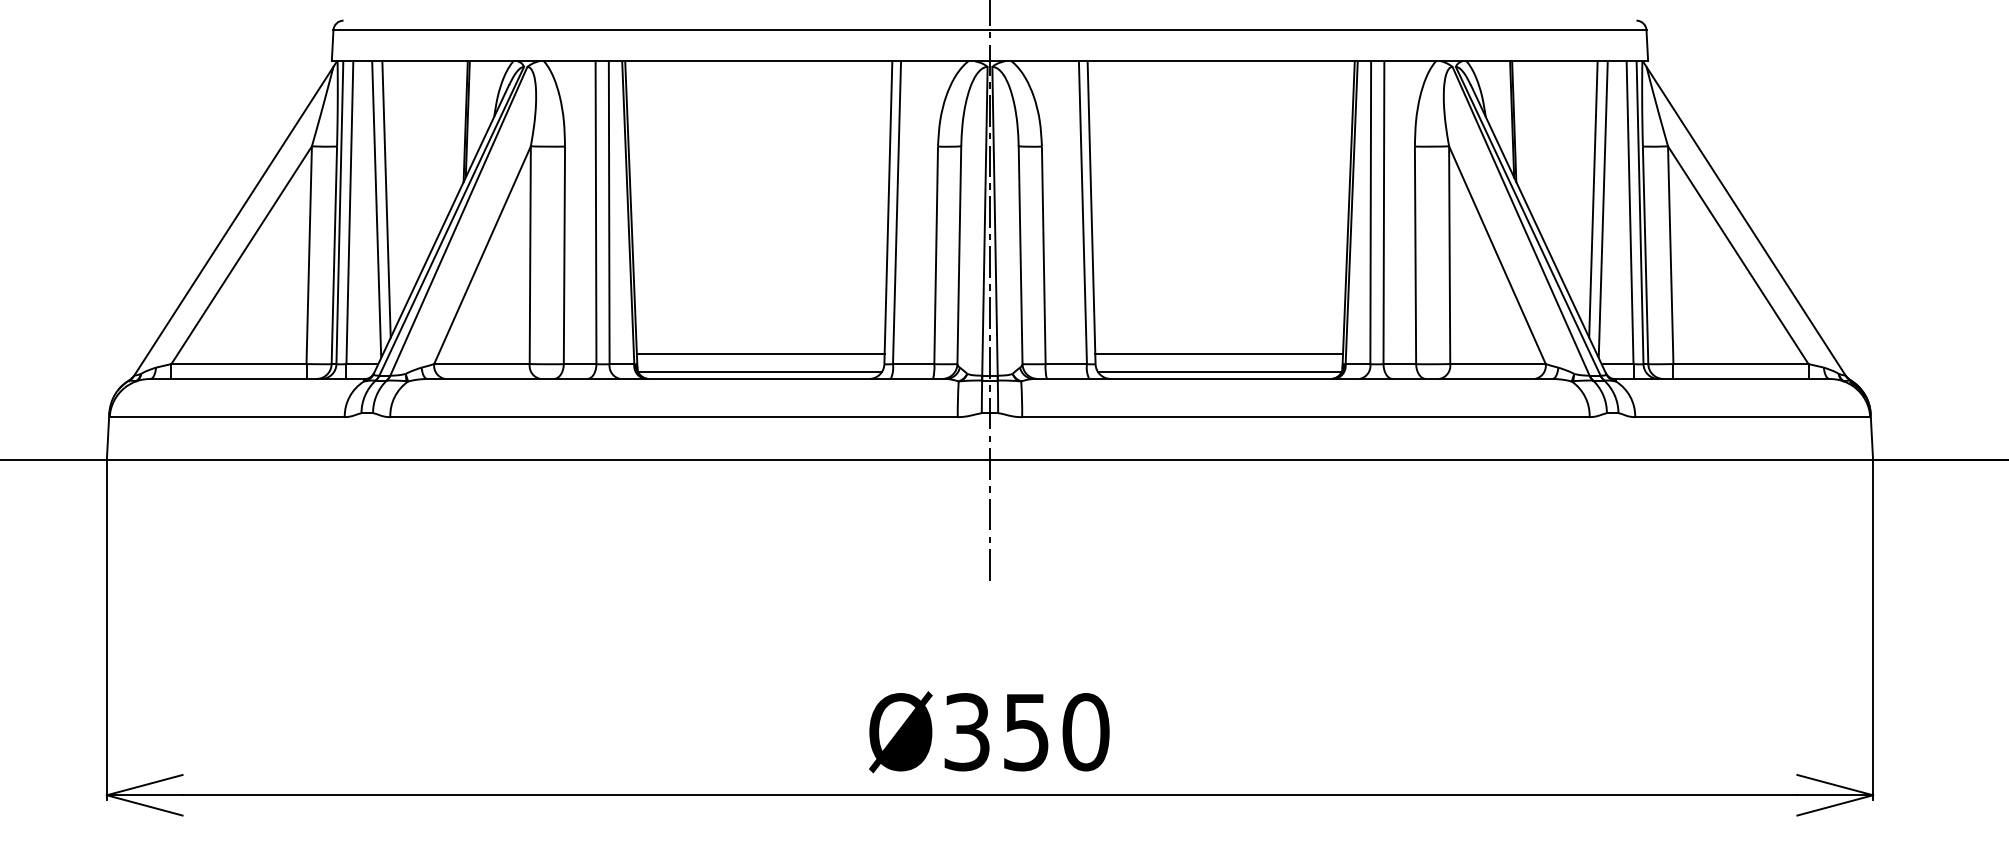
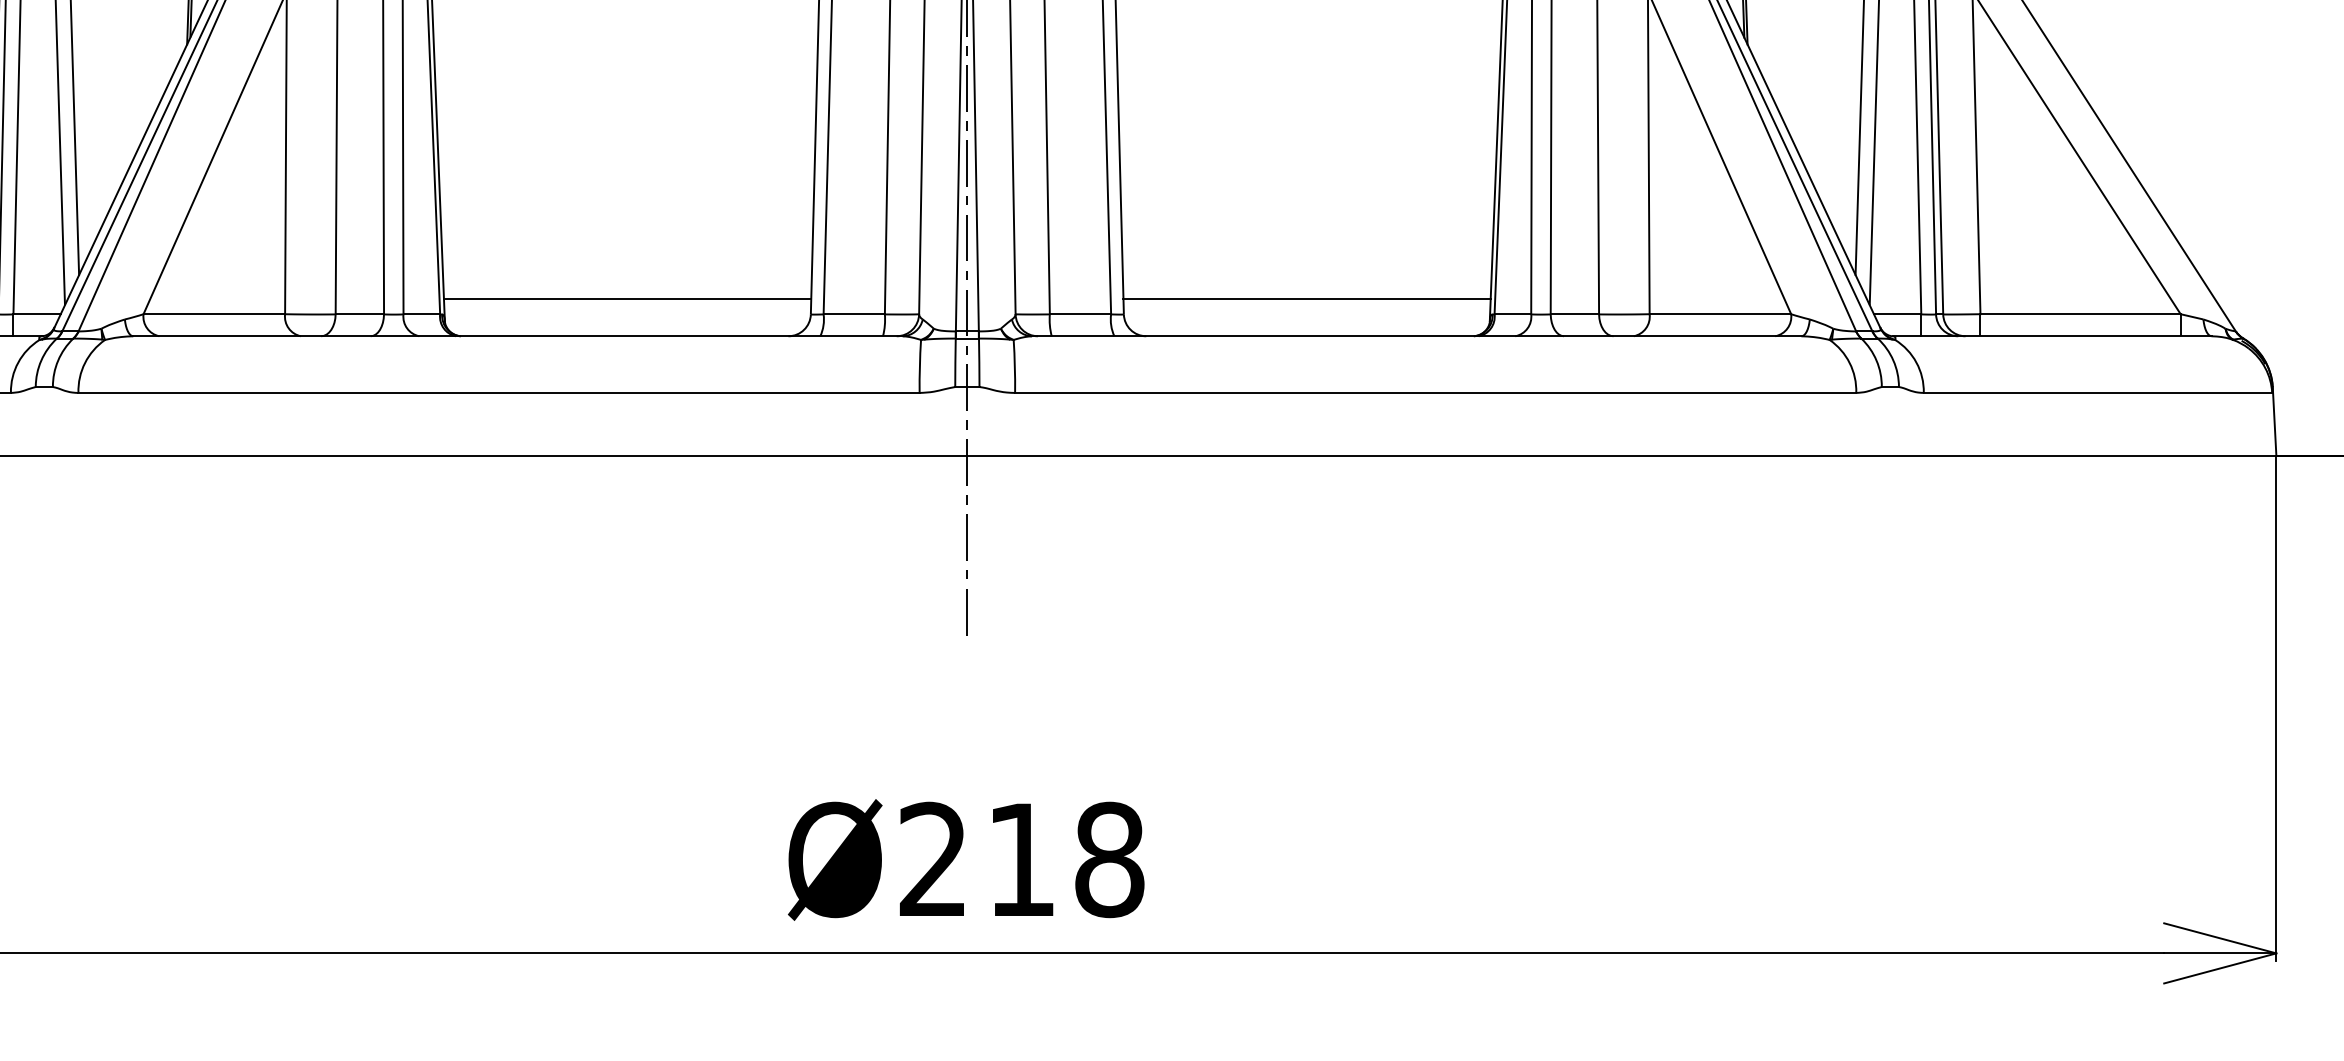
line: (760, 371) -> (627, 325), removed
line: (1219, 371) -> (1307, 325), removed
text: (1026, 732) -> (1021, 860), Ø350 -> Ø218

